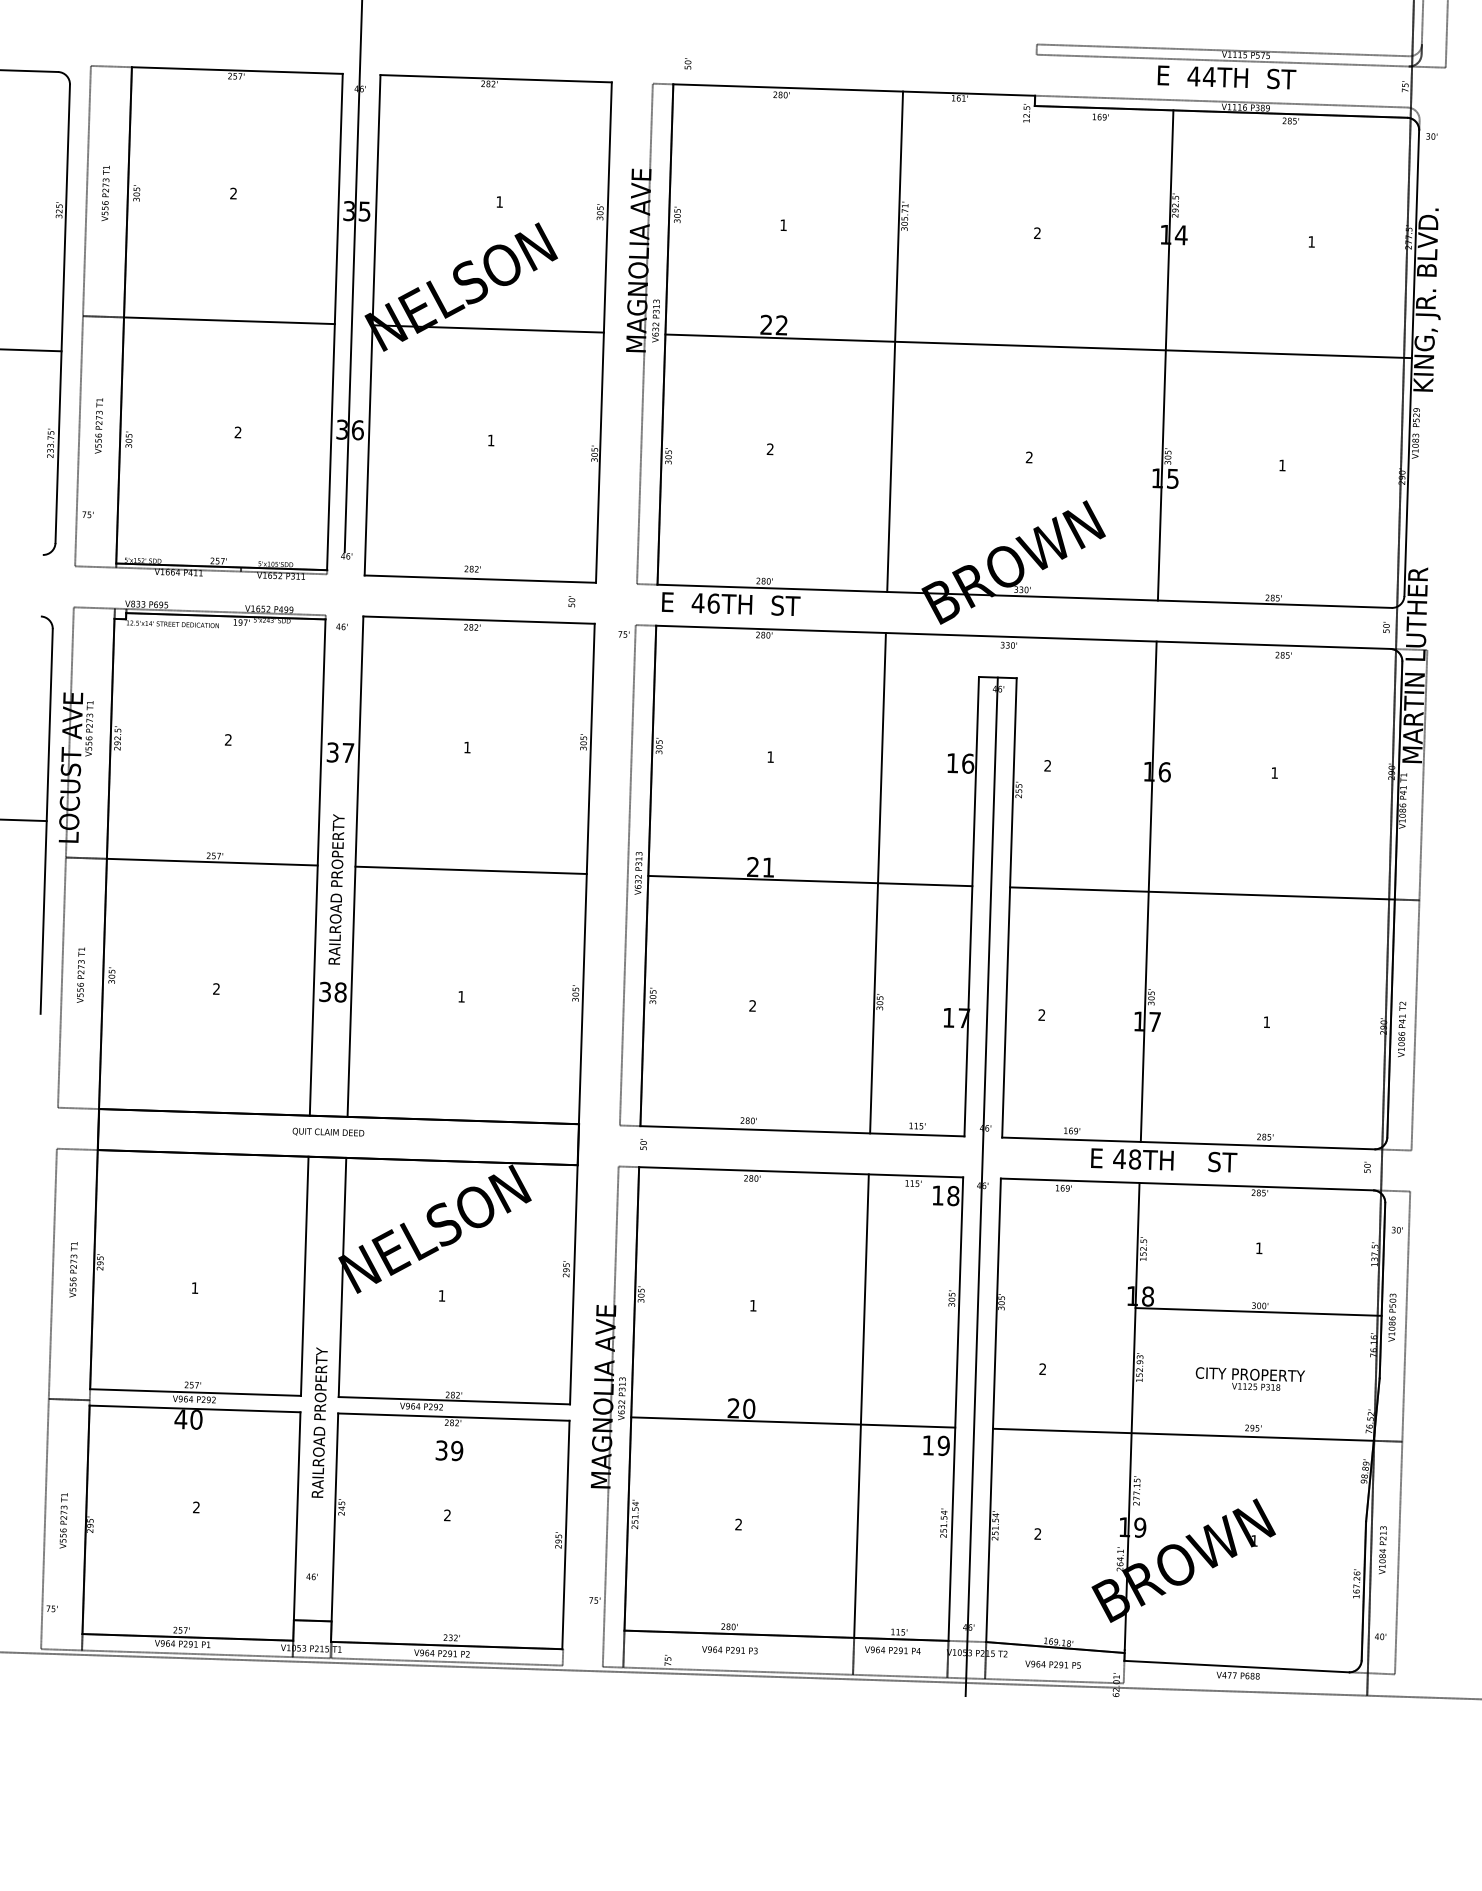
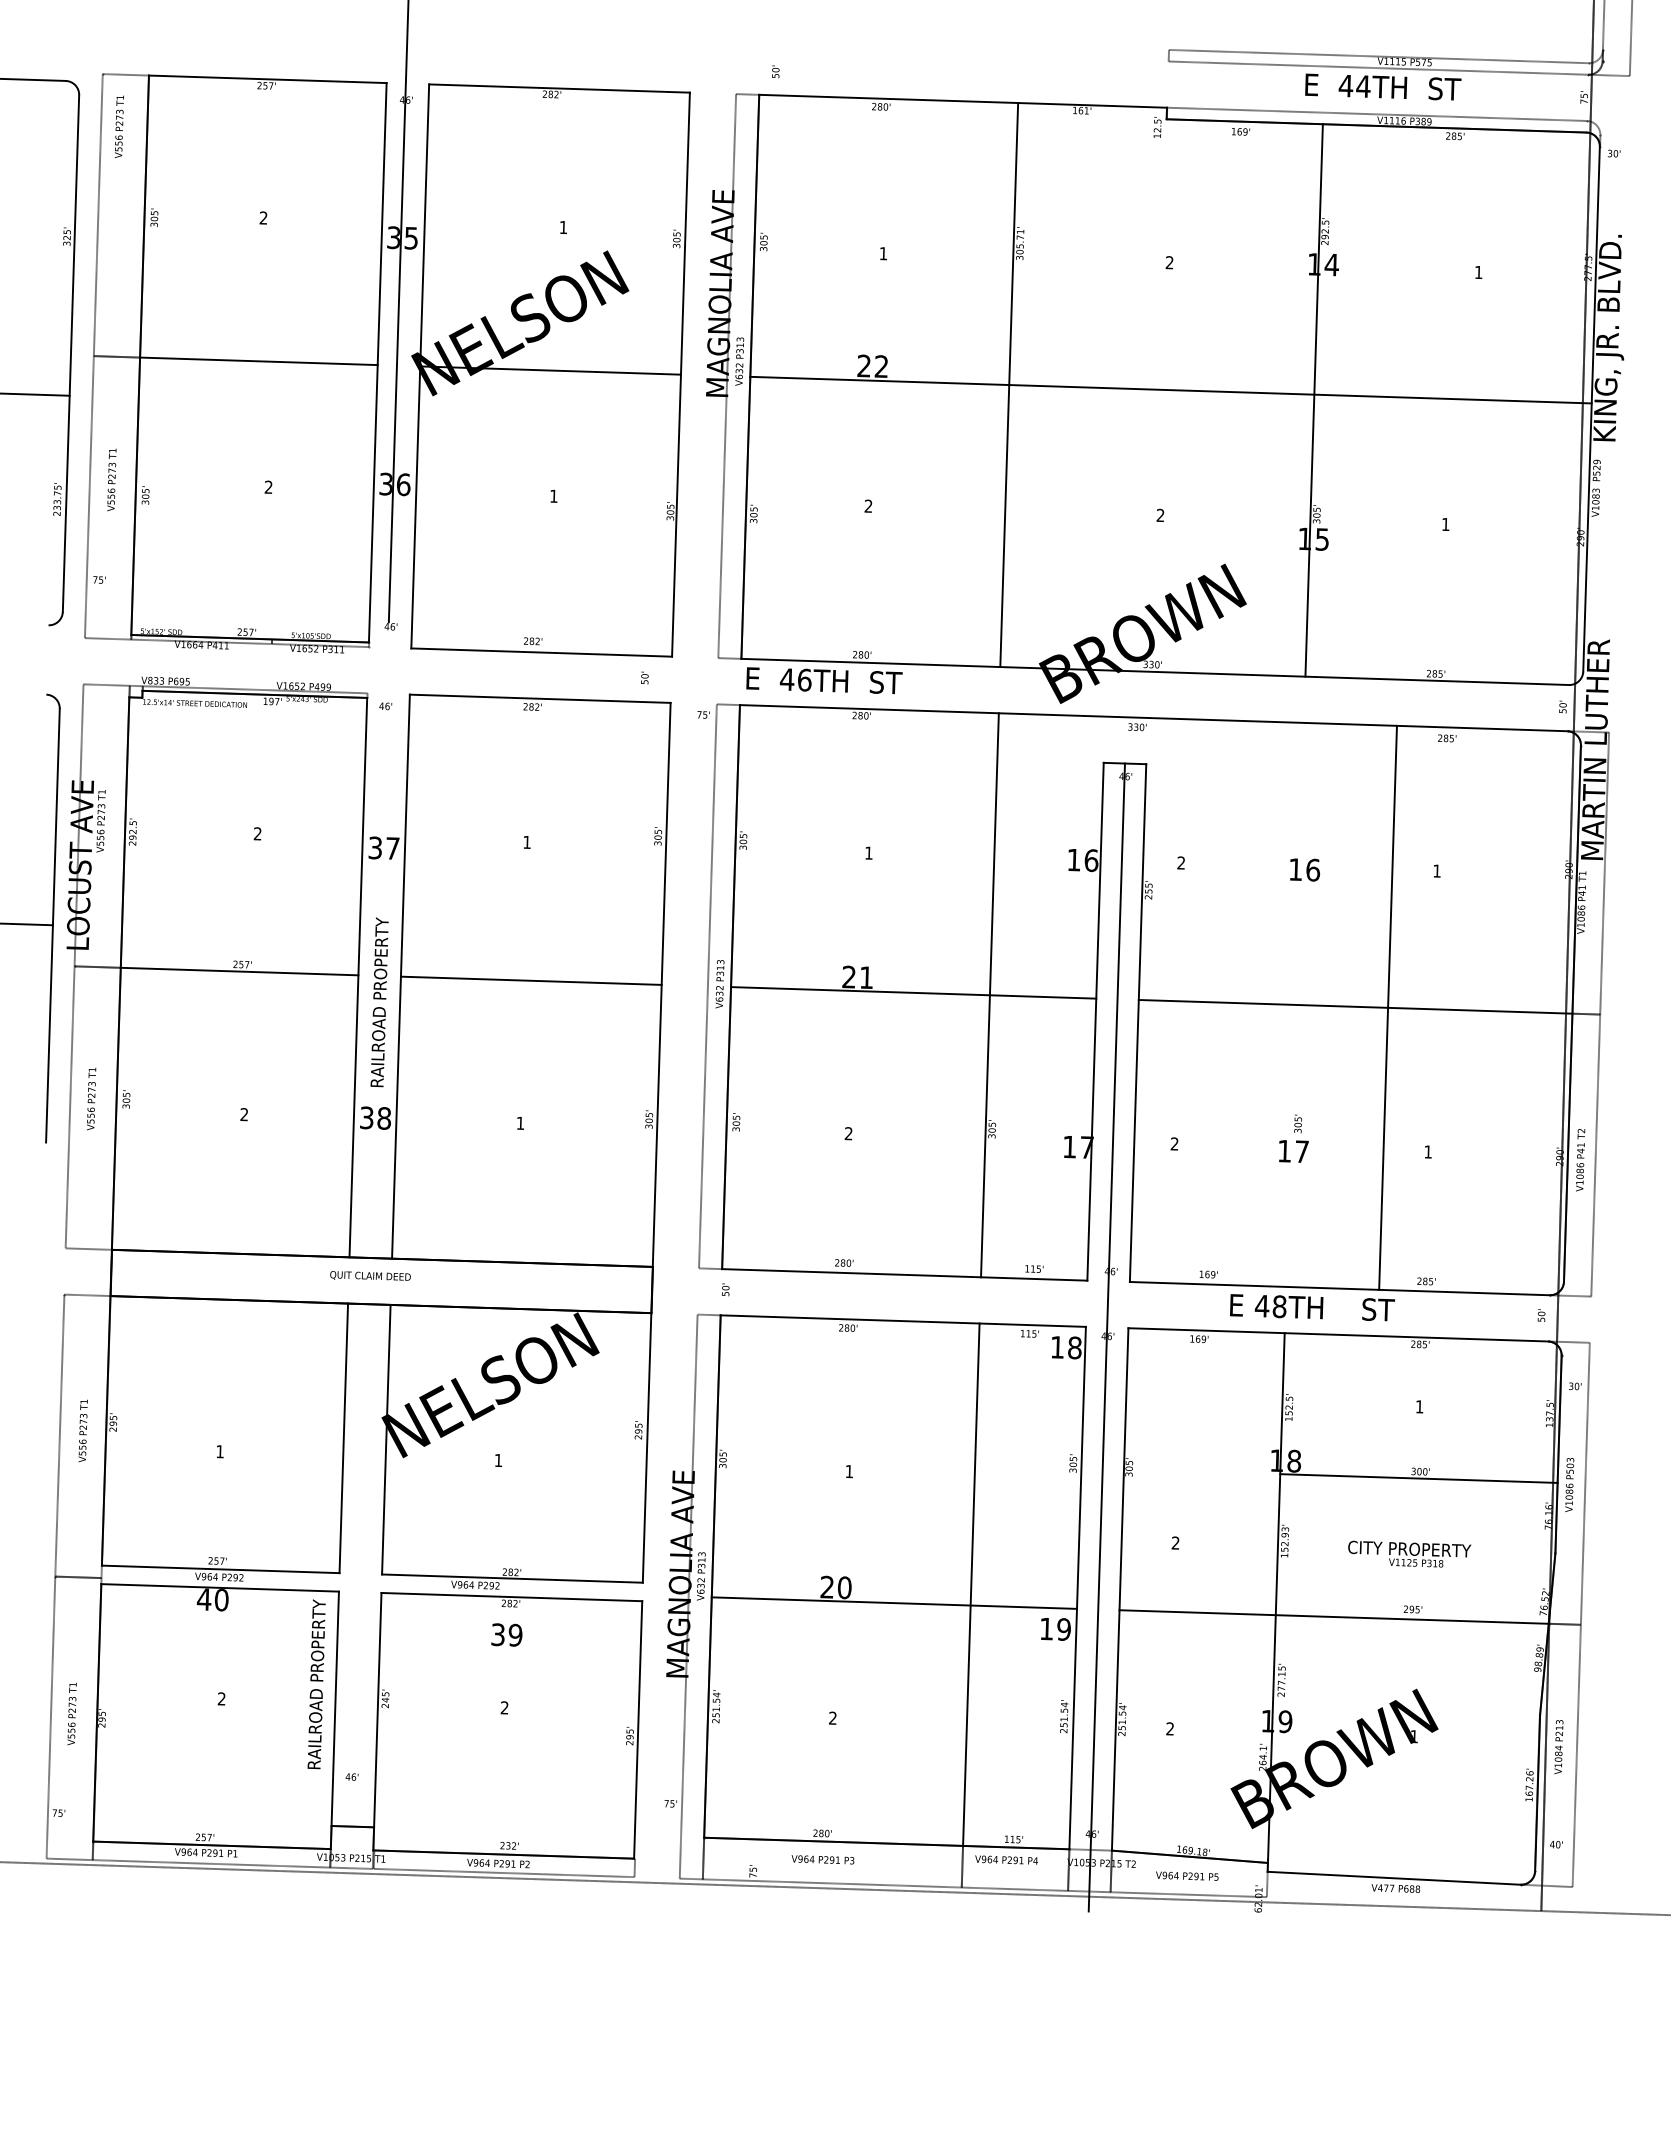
text: (104, 193) -> (118, 126), moved
line: (1148, 891) -> (1387, 1007), moved
text: (319, 1422) -> (316, 1684), moved

